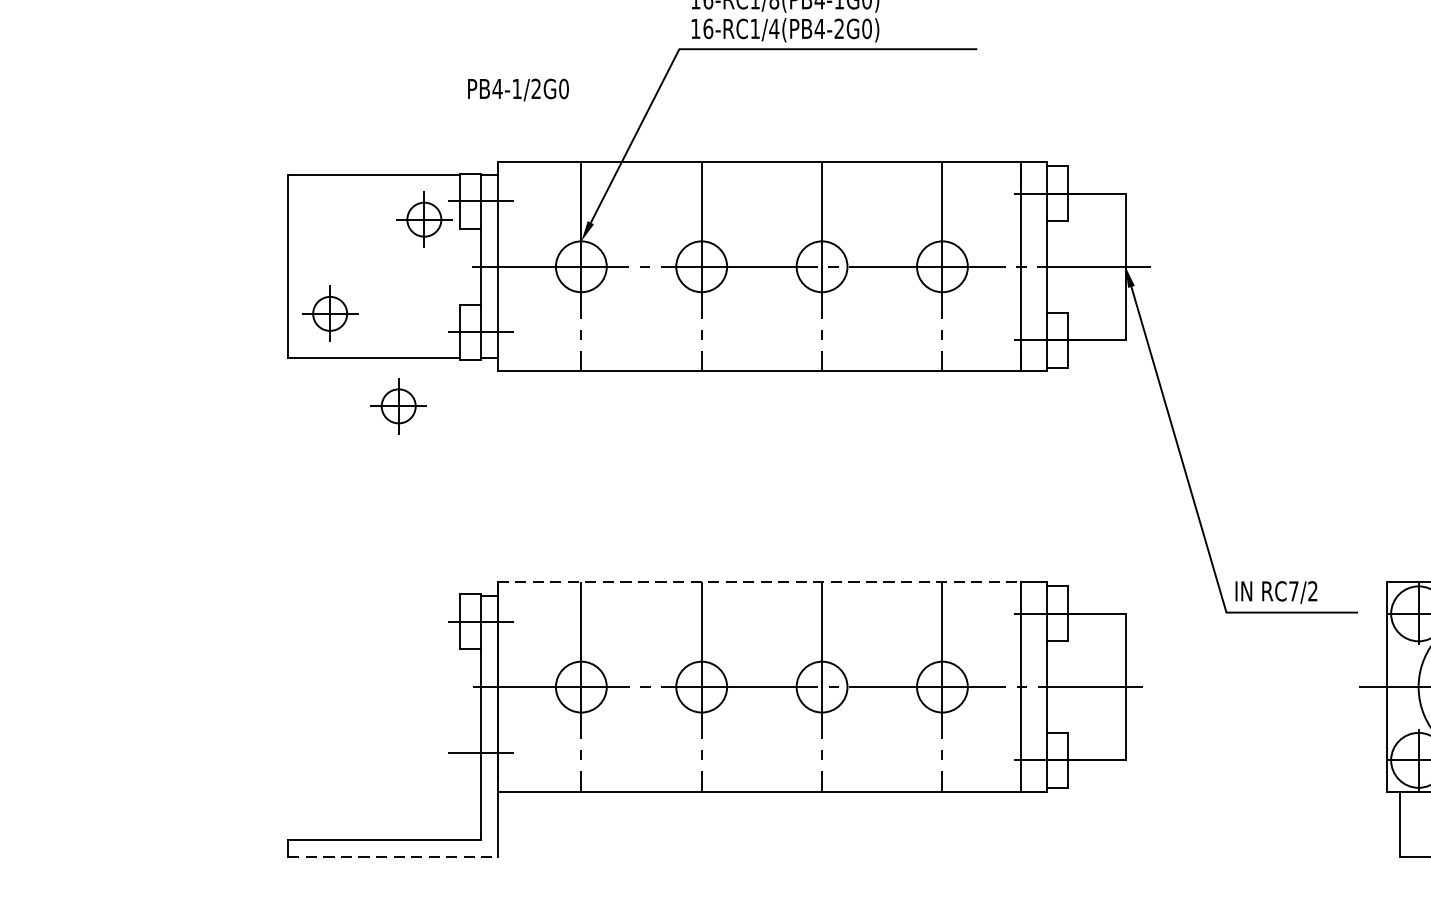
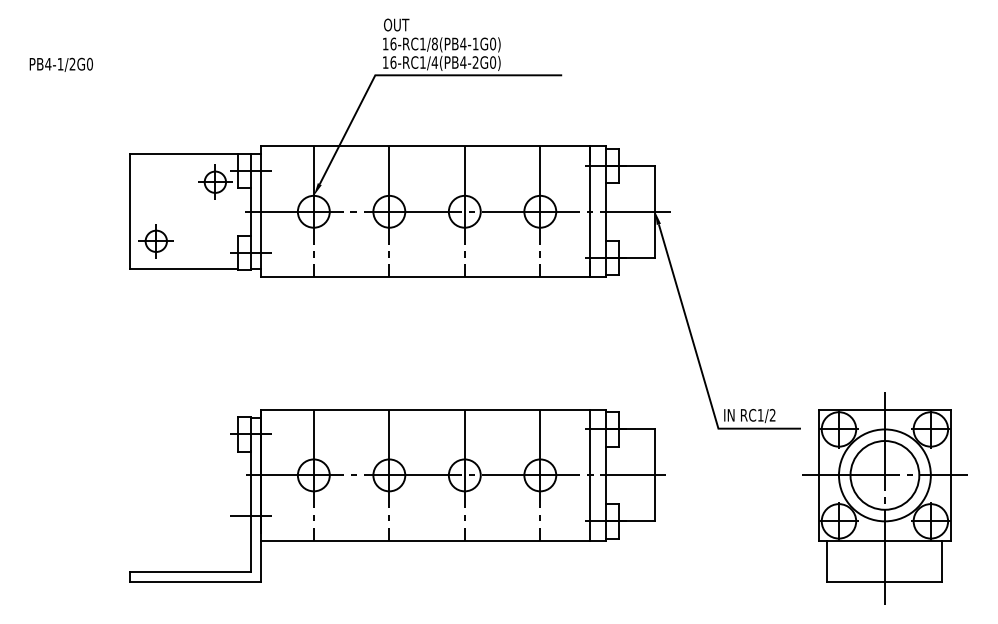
text: (517, 89) -> (60, 64), moved
part: (397, 406) -> (198, 299), removed
line: (759, 582) -> (425, 409), dashed -> solid
text: (1293, 591) -> (760, 415), RC7/2 -> RC1/2
line: (392, 857) -> (195, 582), dashed -> solid

